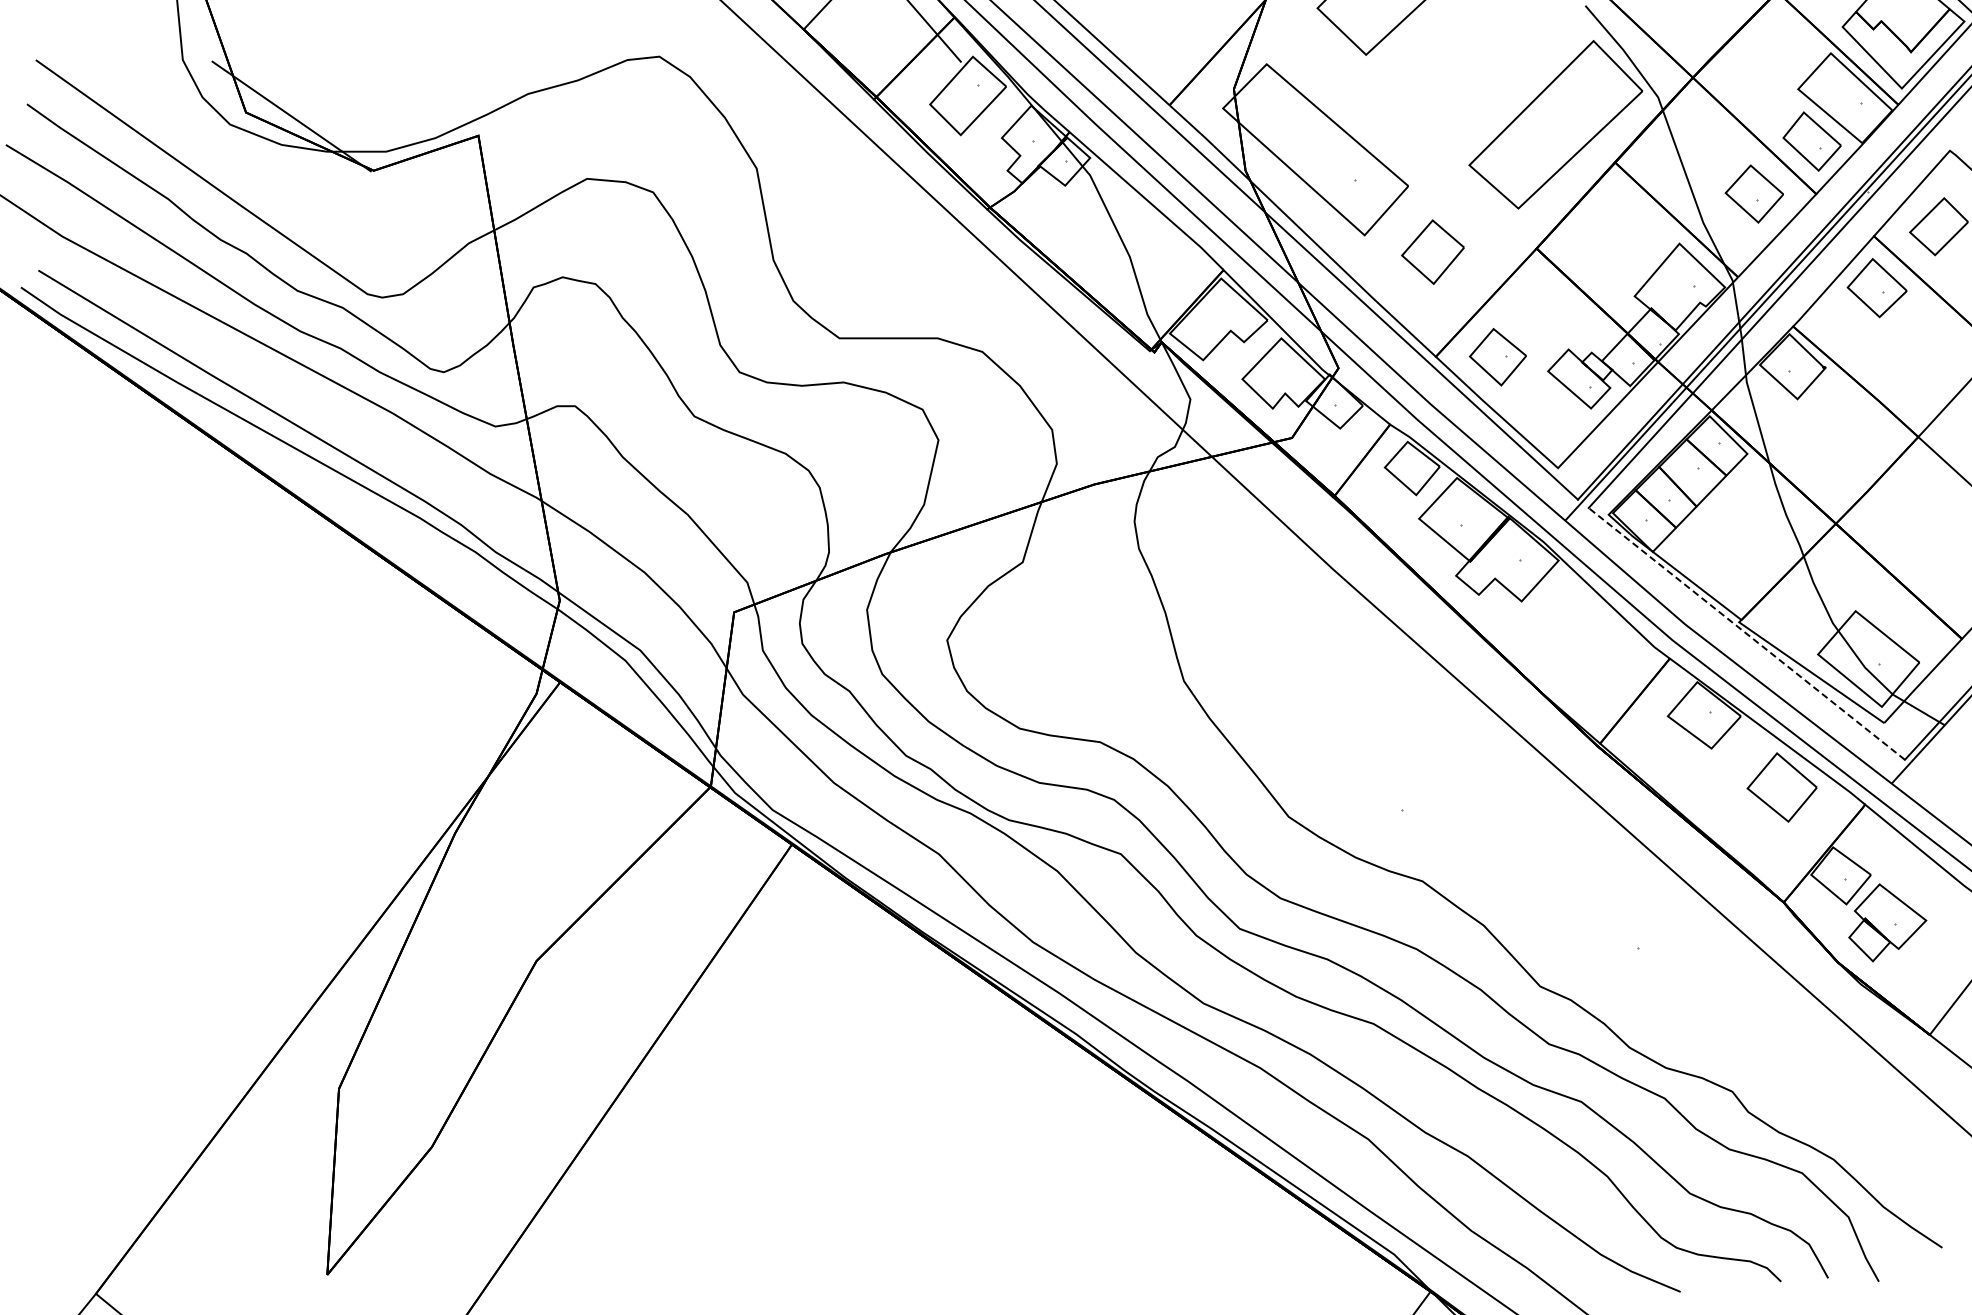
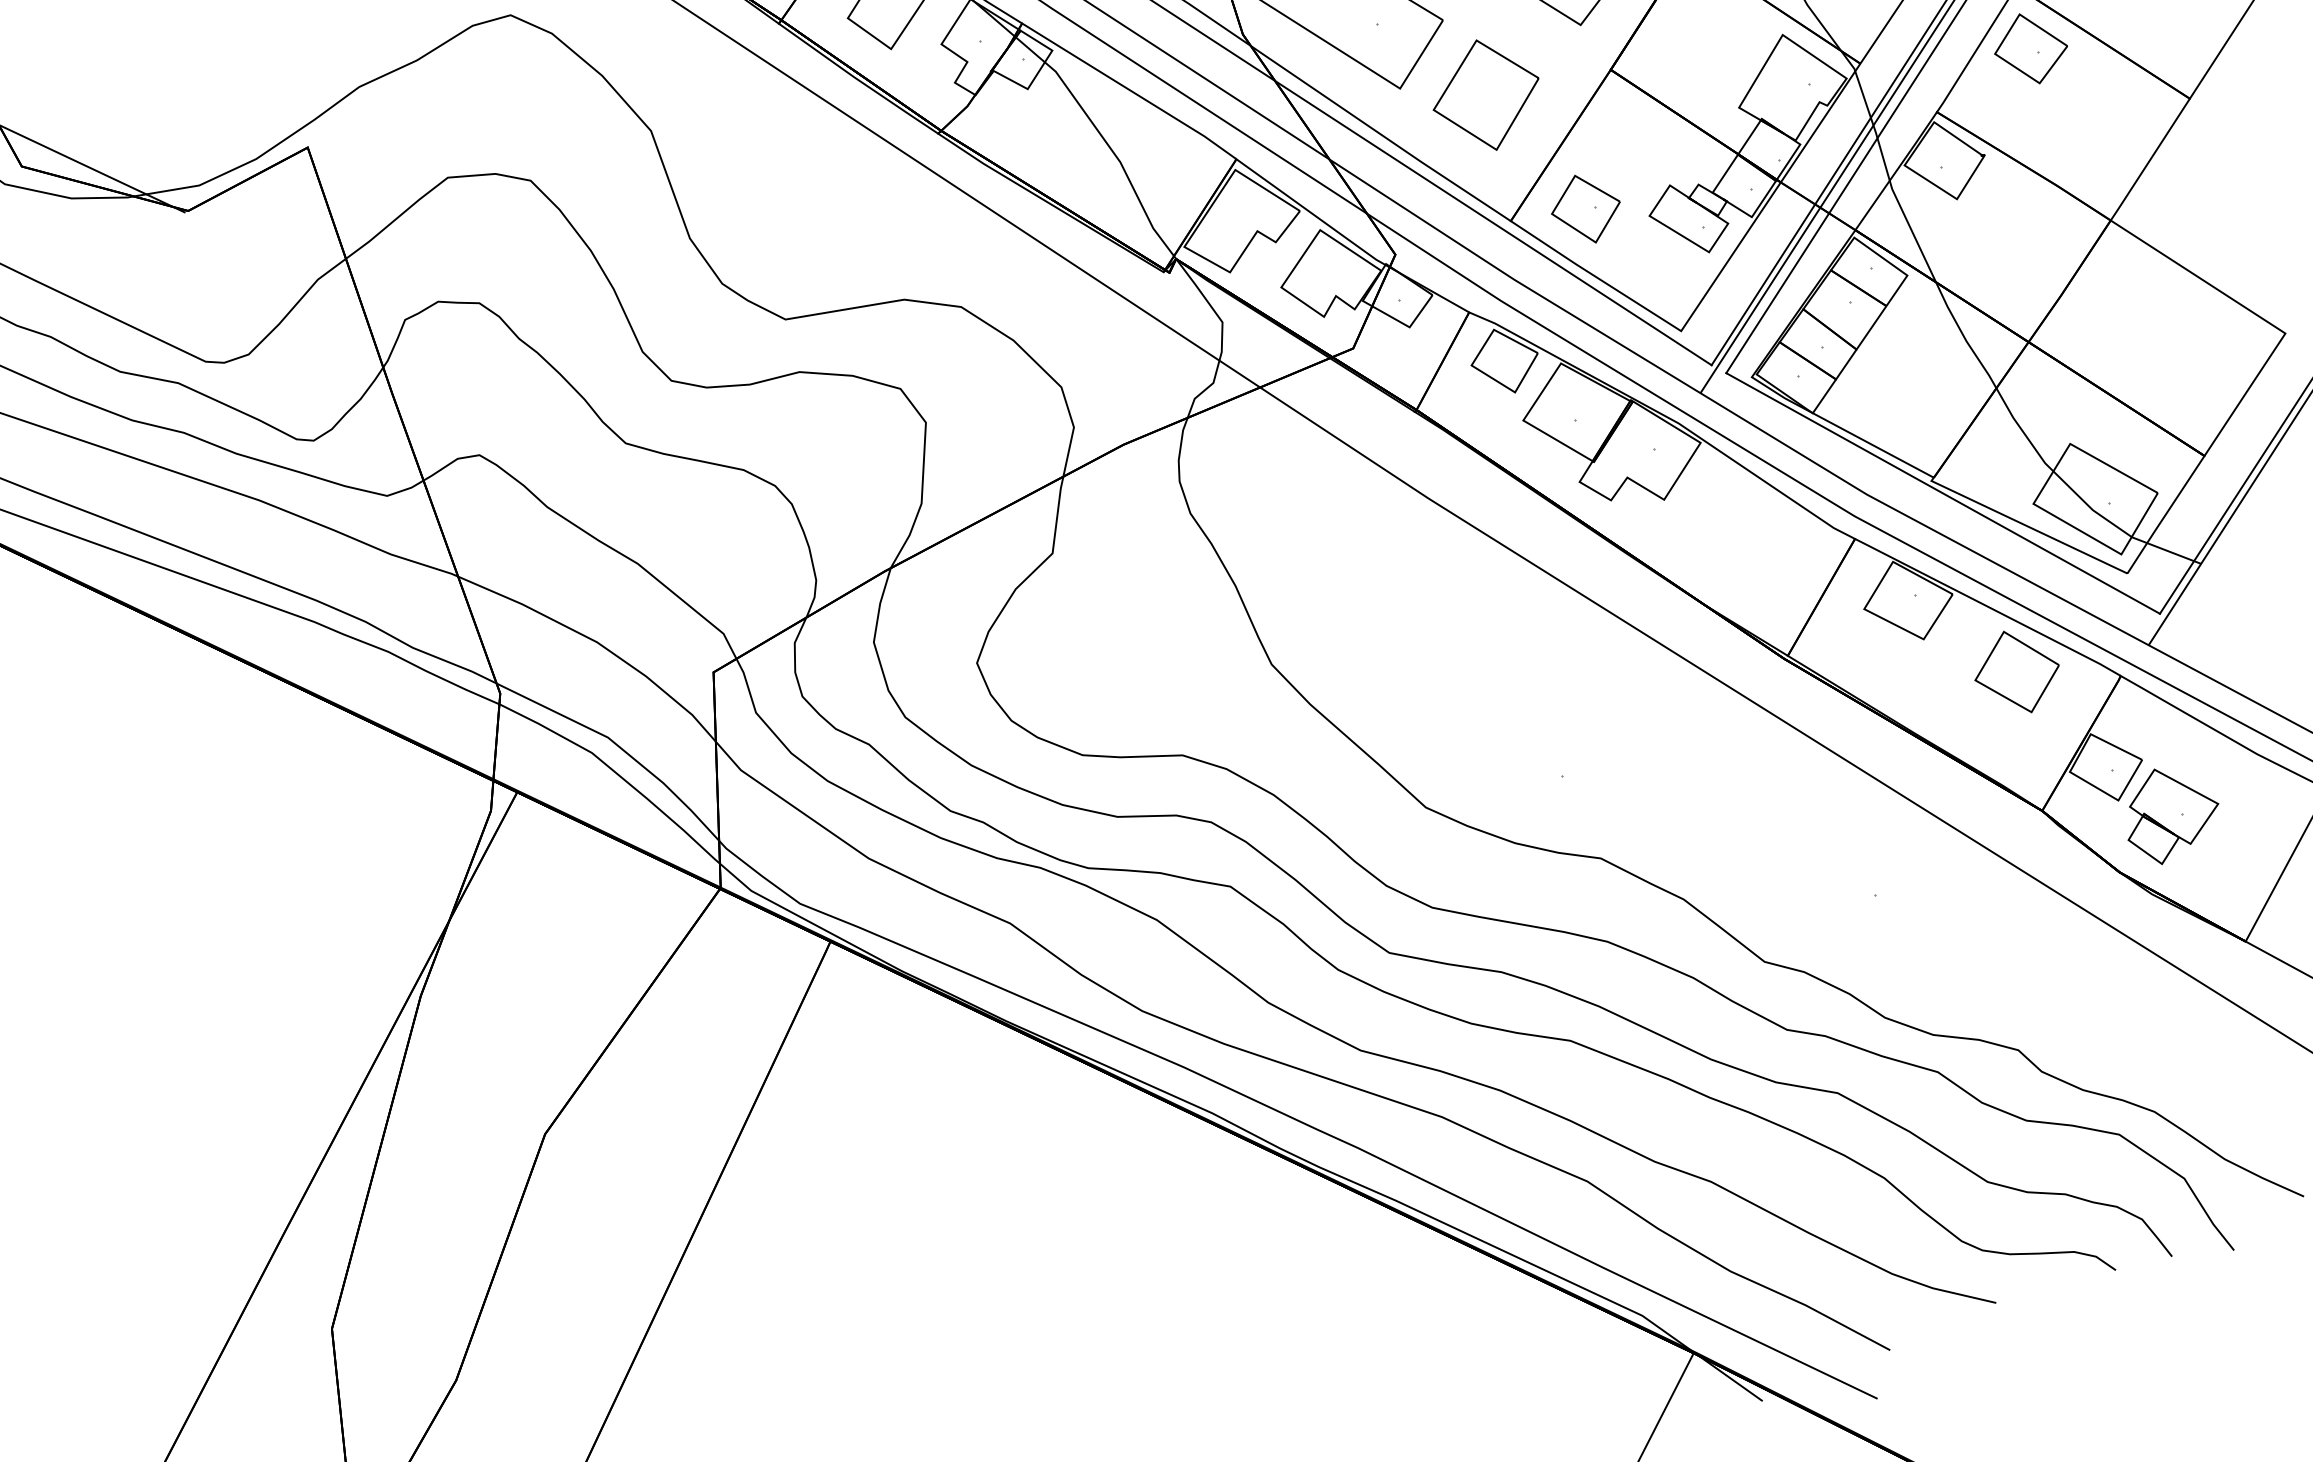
part: (1432, 251) -> (1485, 94), size x1.43
line: (1746, 633) -> (1942, 493), dashed -> solid

